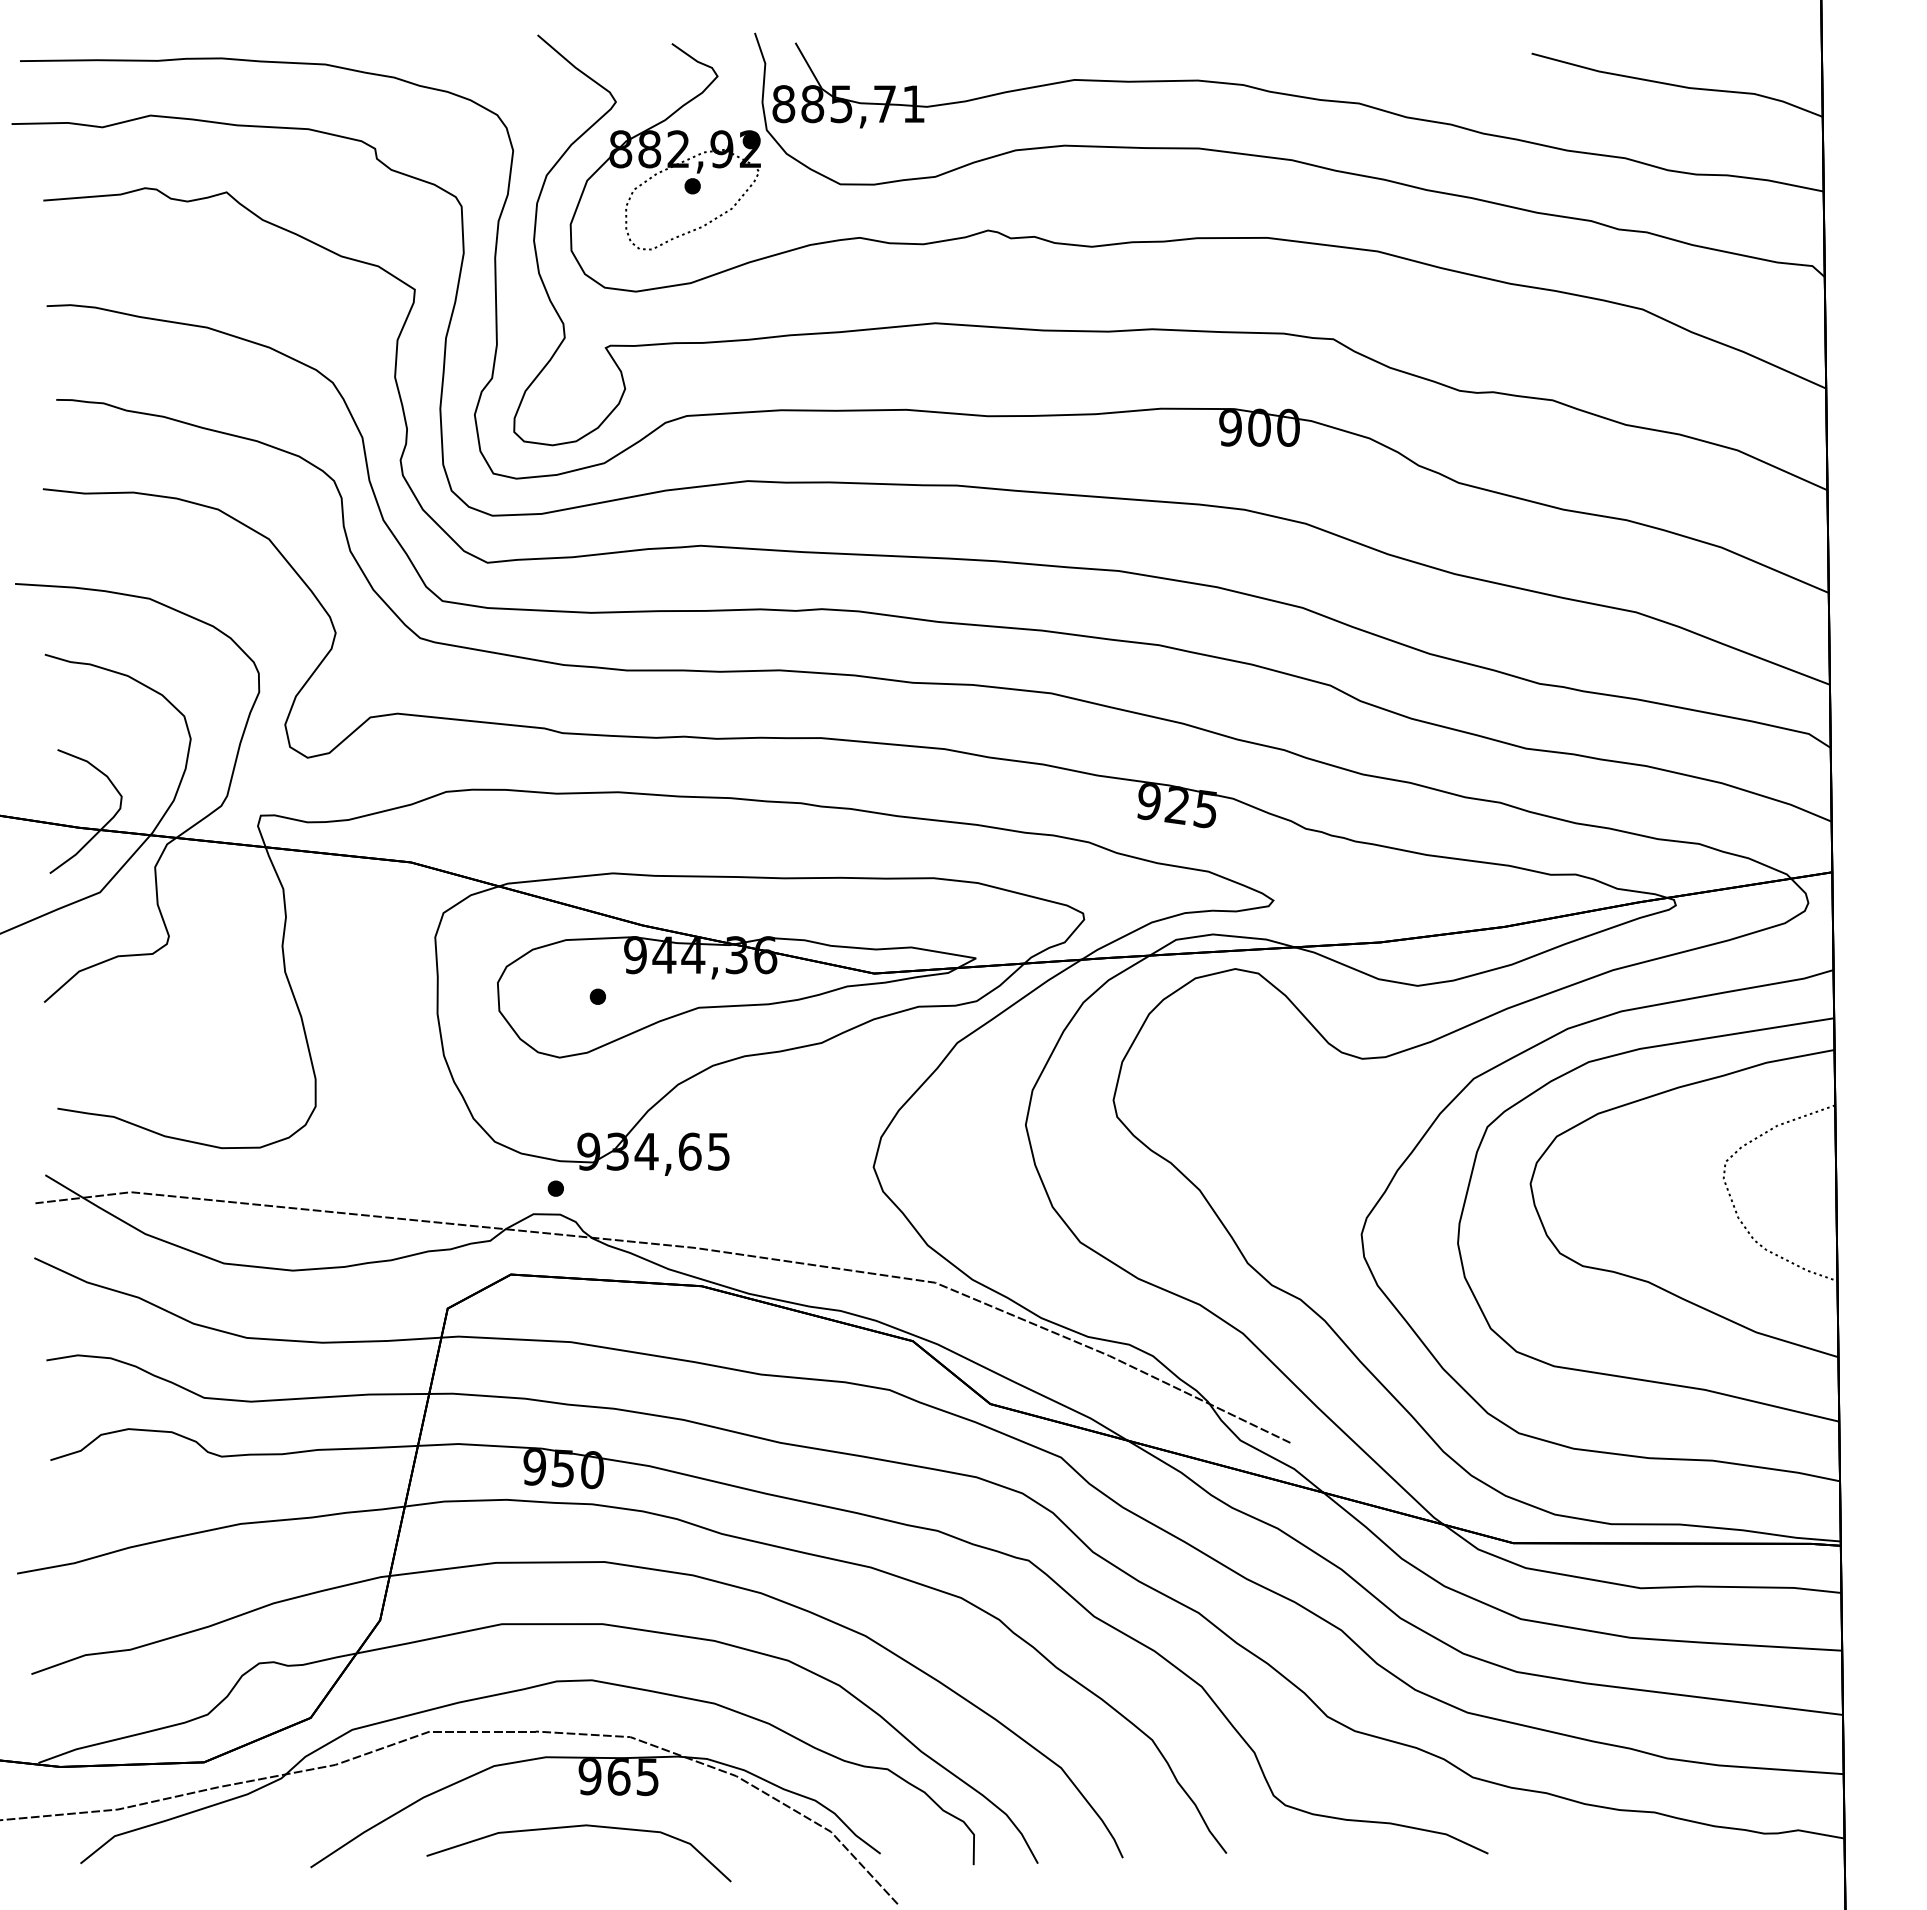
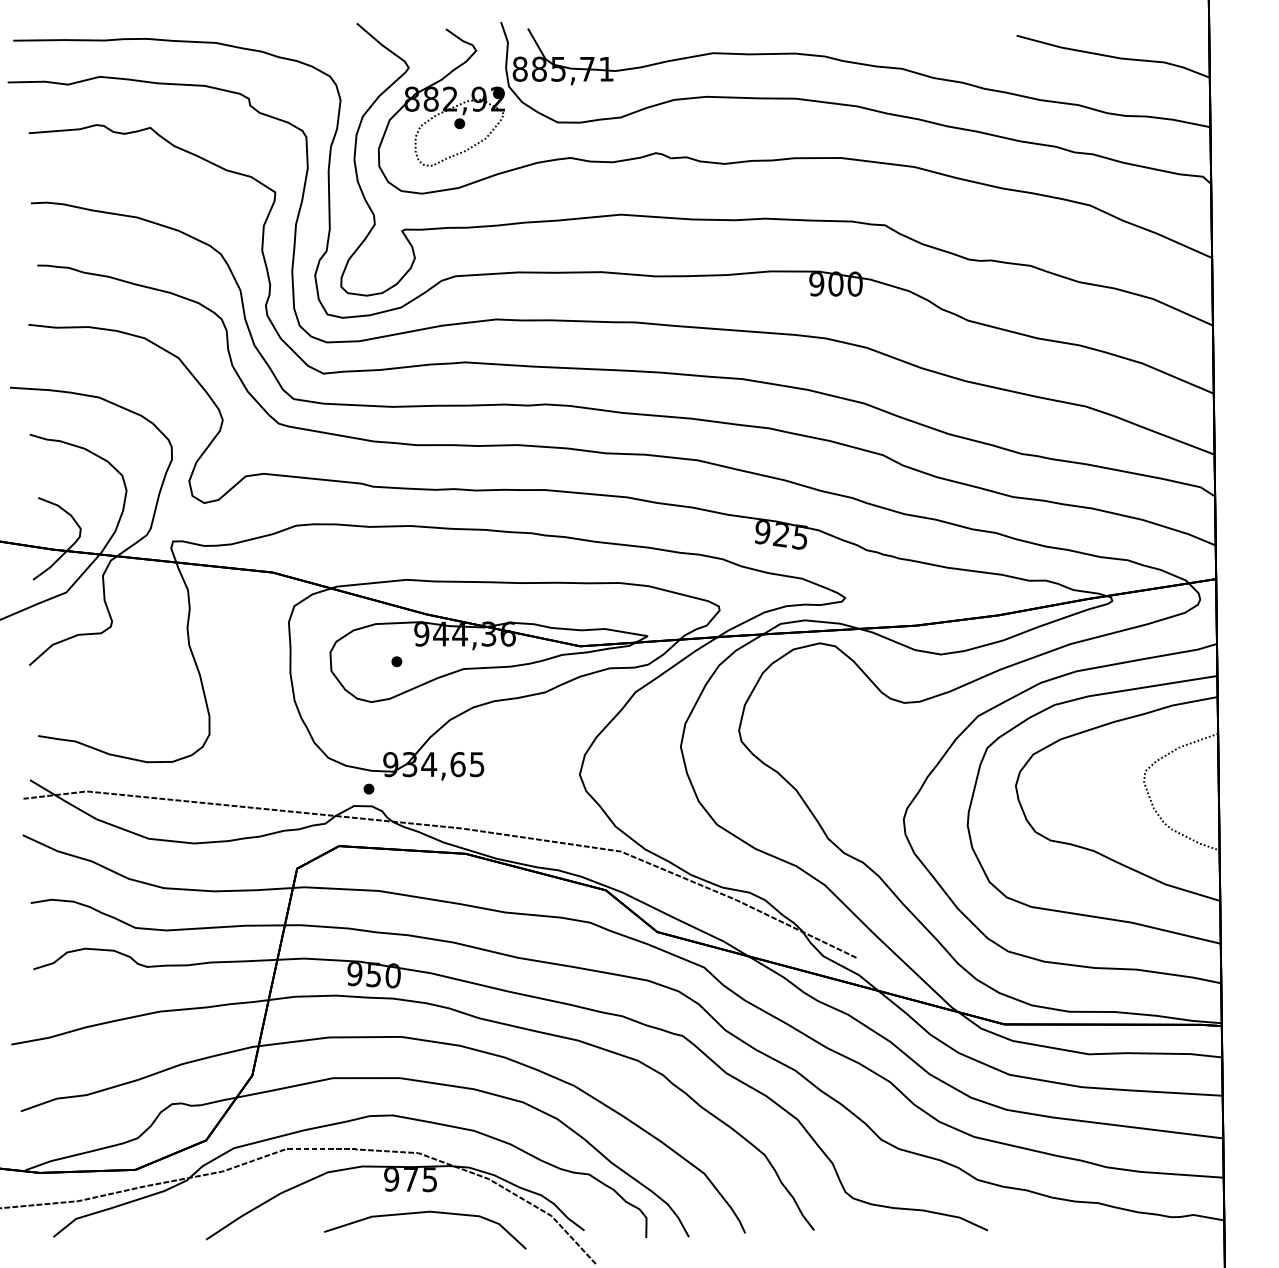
text: (618, 1776) -> (410, 1179), 965 -> 975
curve: (577, 1828) -> (424, 1213), moved

